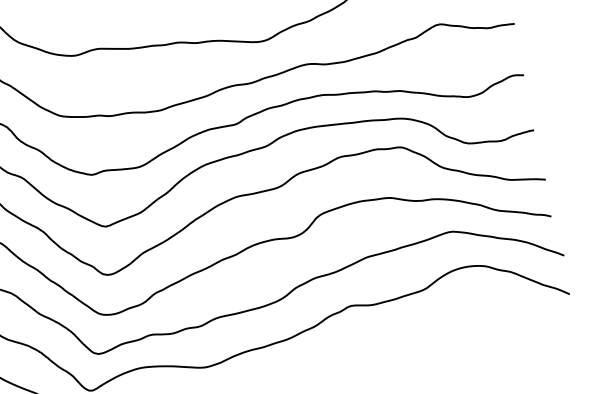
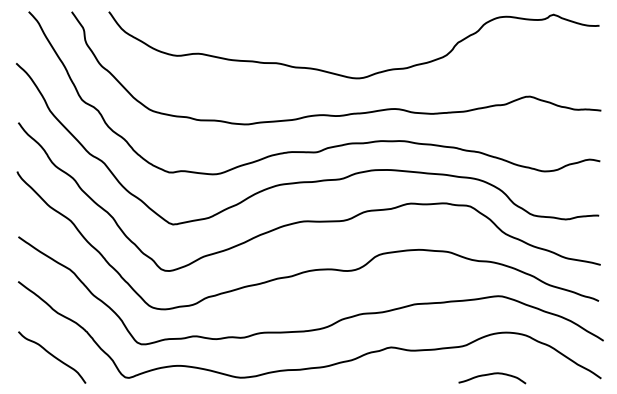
curve: (457, 313) -> (490, 375), added

